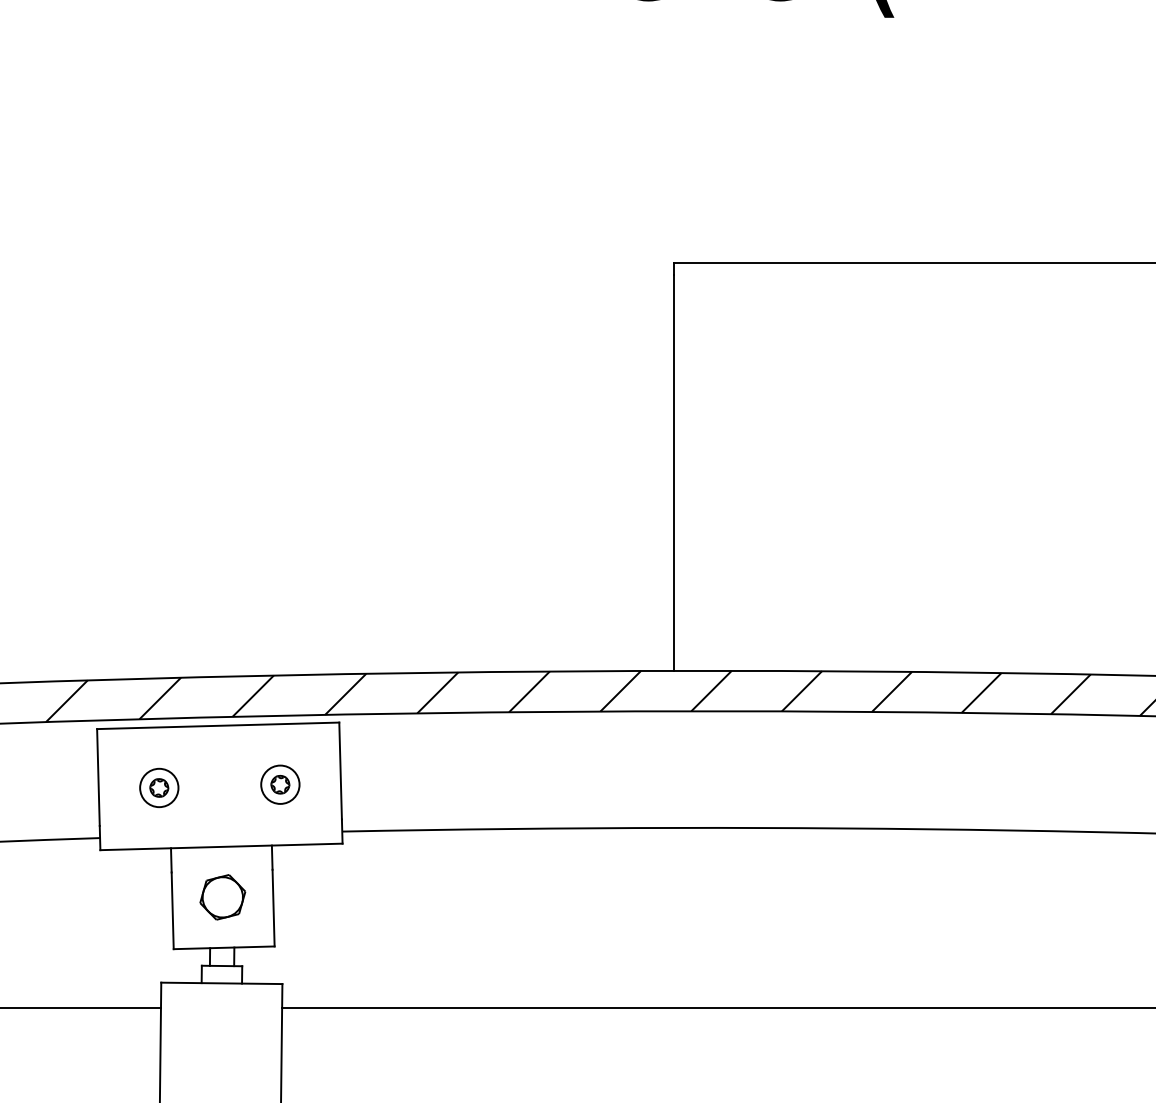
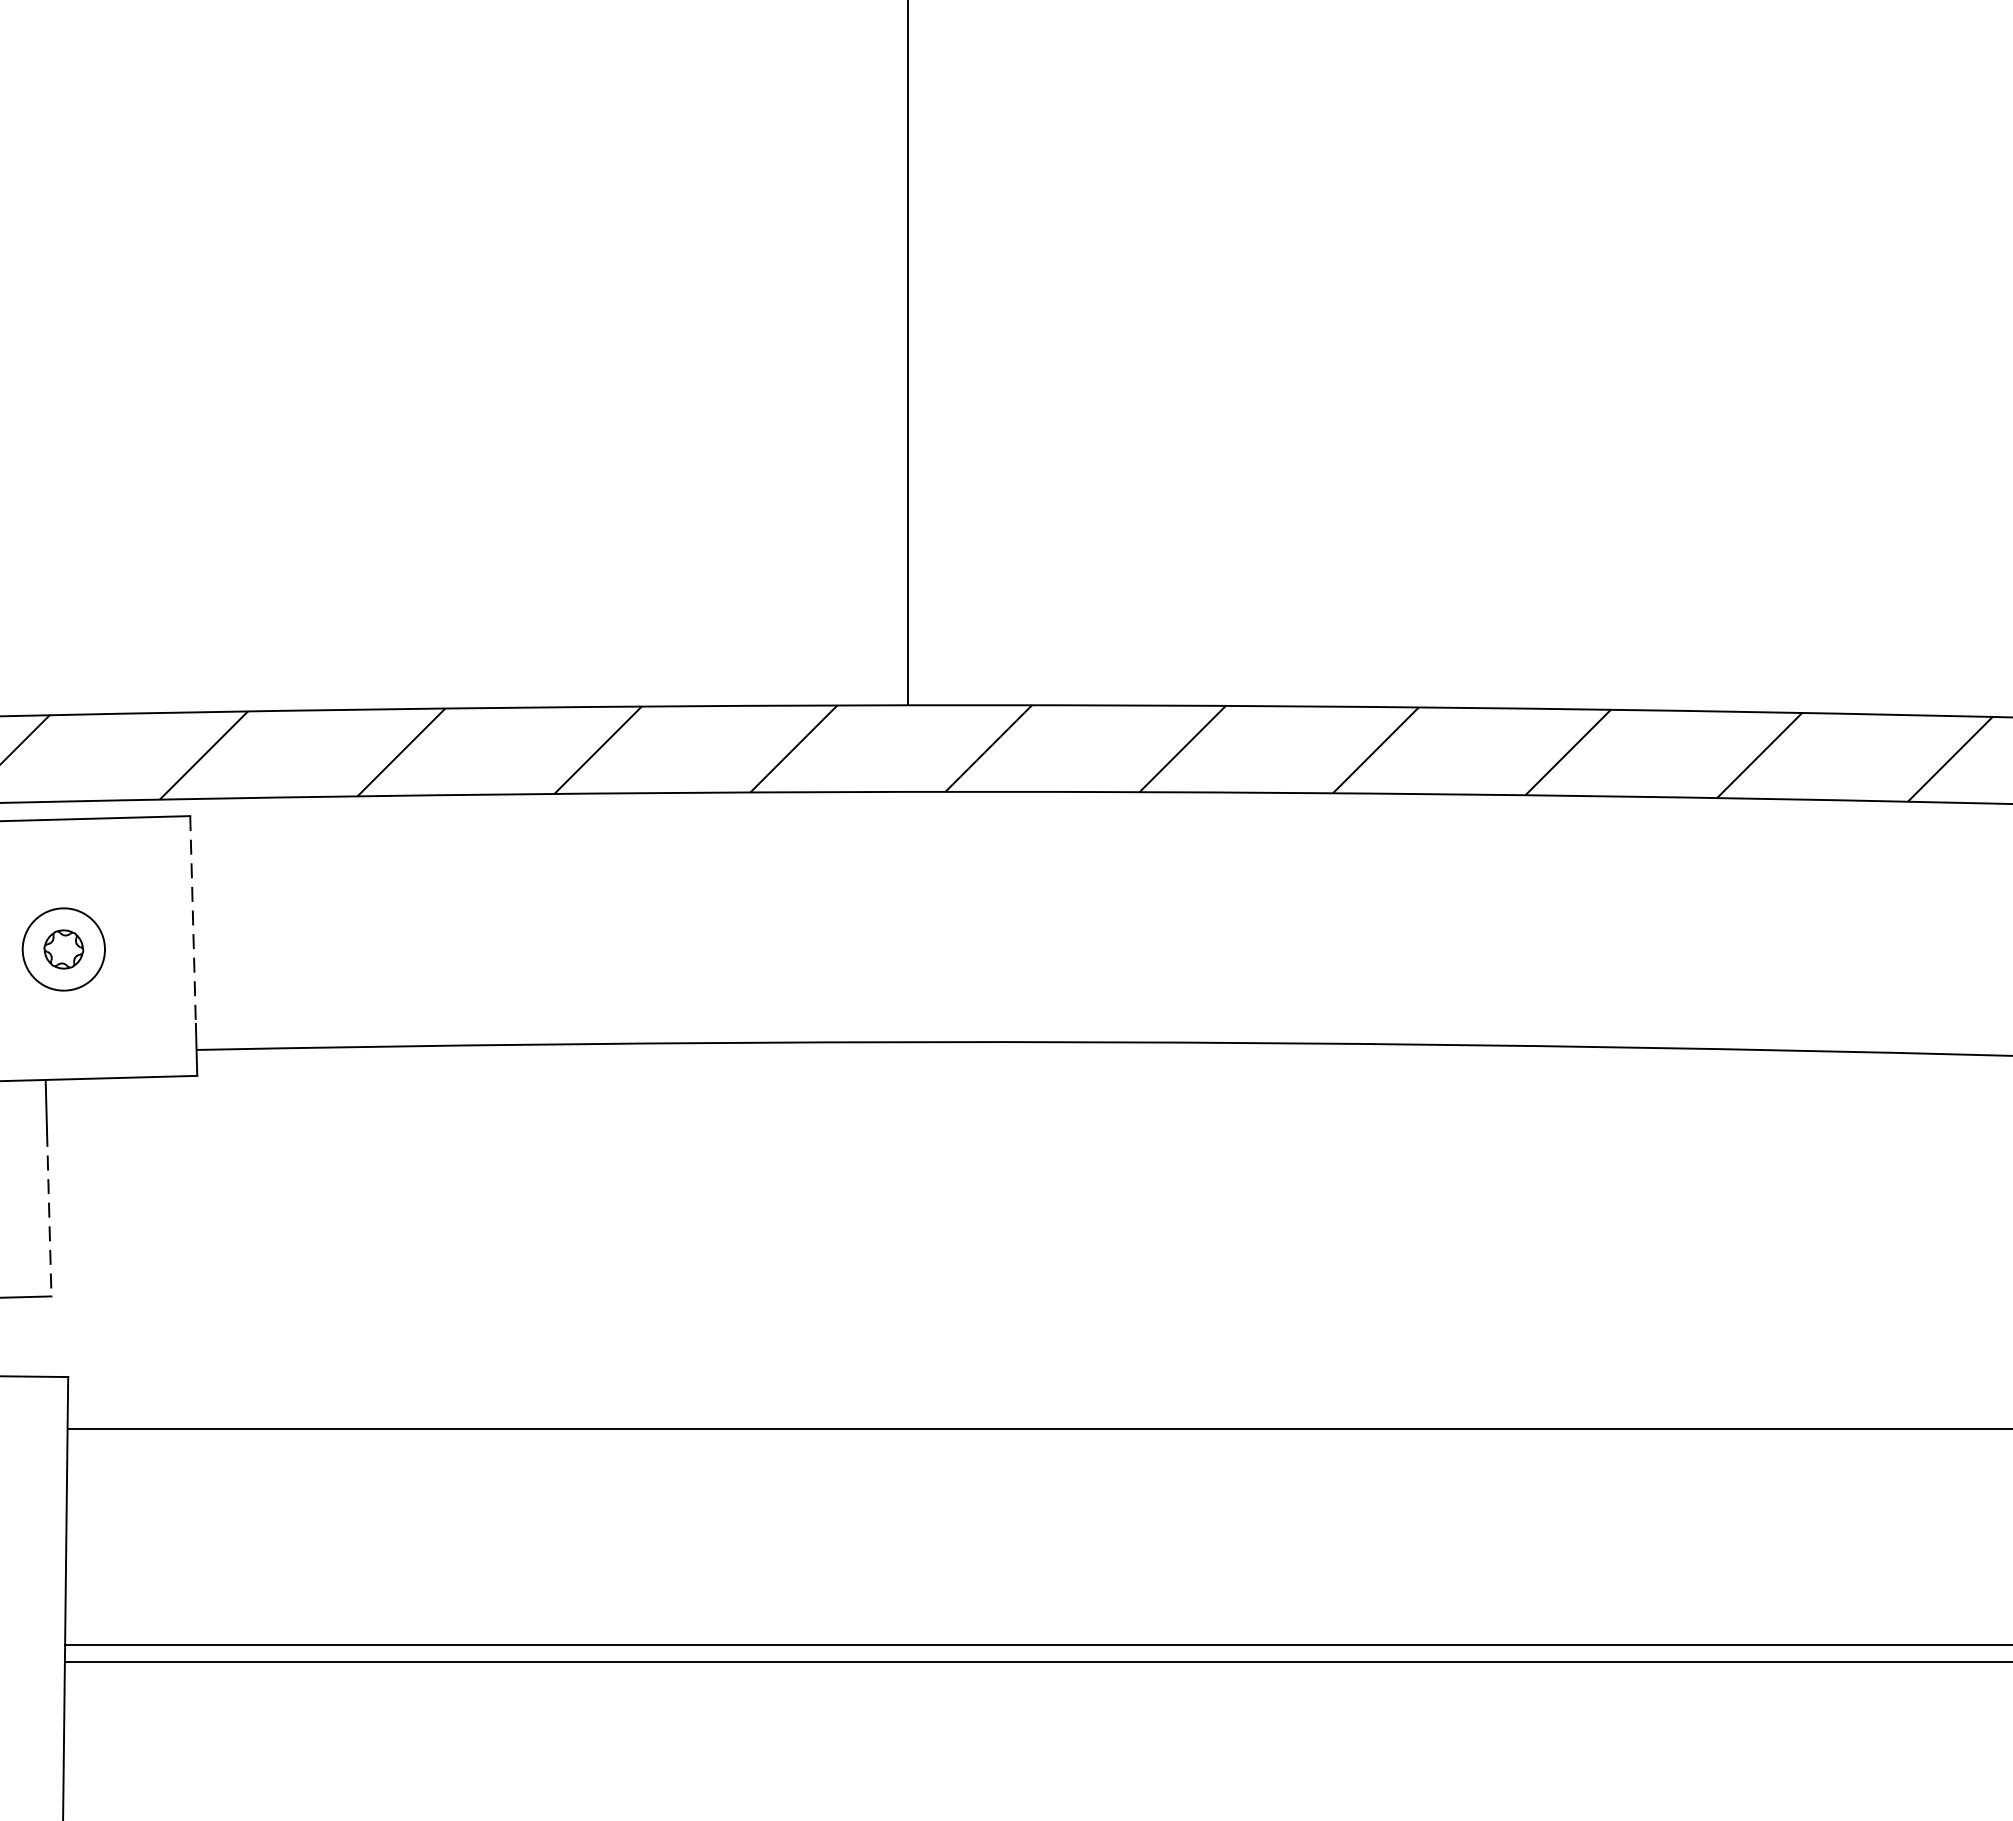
line: (340, 771) -> (192, 921), solid -> dashed
line: (273, 908) -> (49, 1214), solid -> dashed

